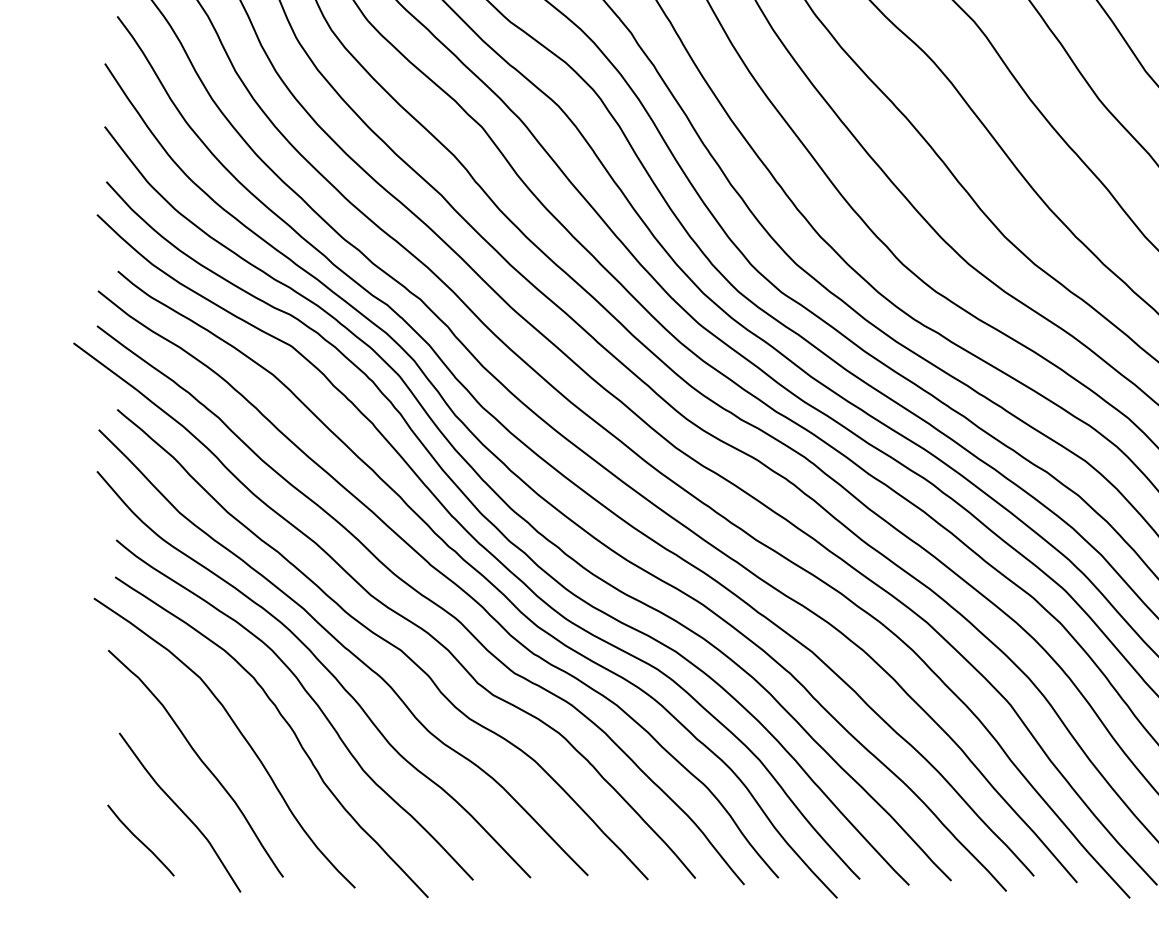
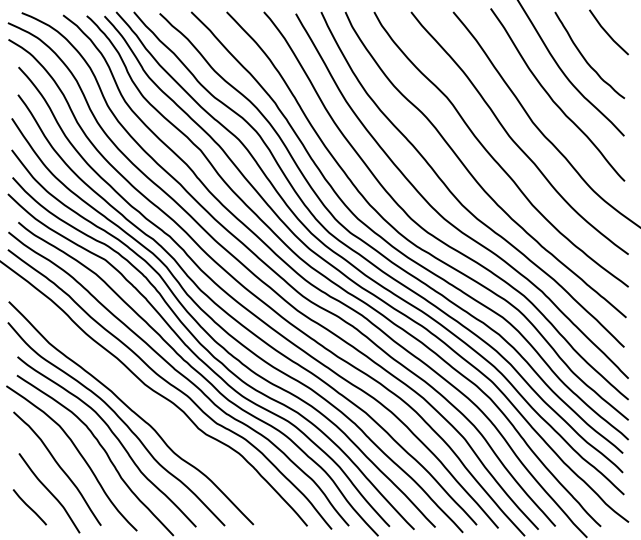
curve: (381, 641) -> (150, 407), removed

